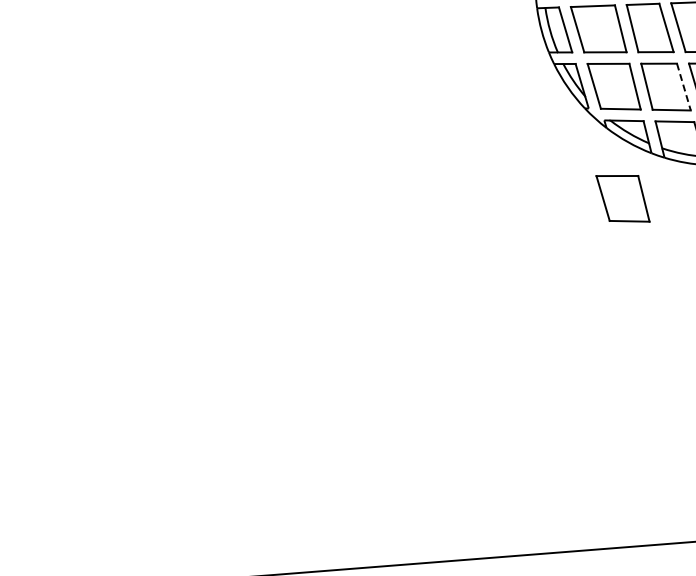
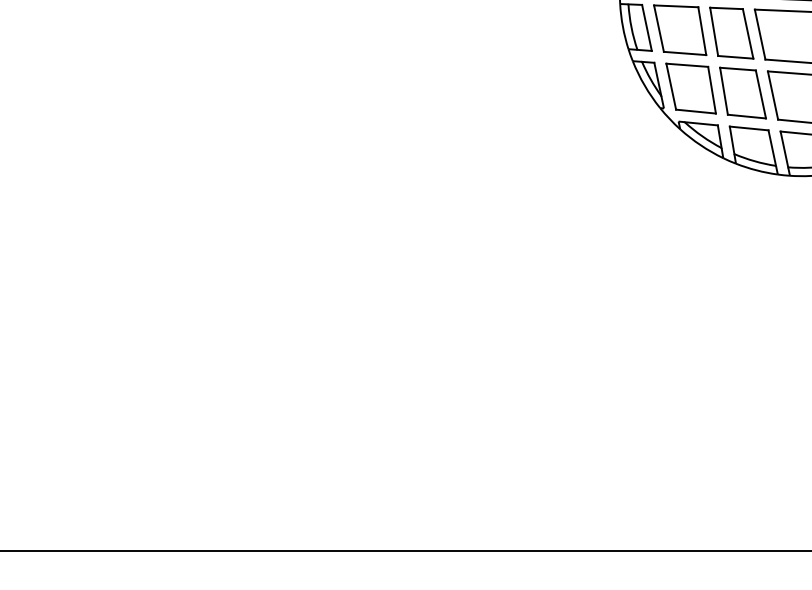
line: (683, 87) -> (760, 94), dashed -> solid
part: (622, 198) -> (690, 201), removed

